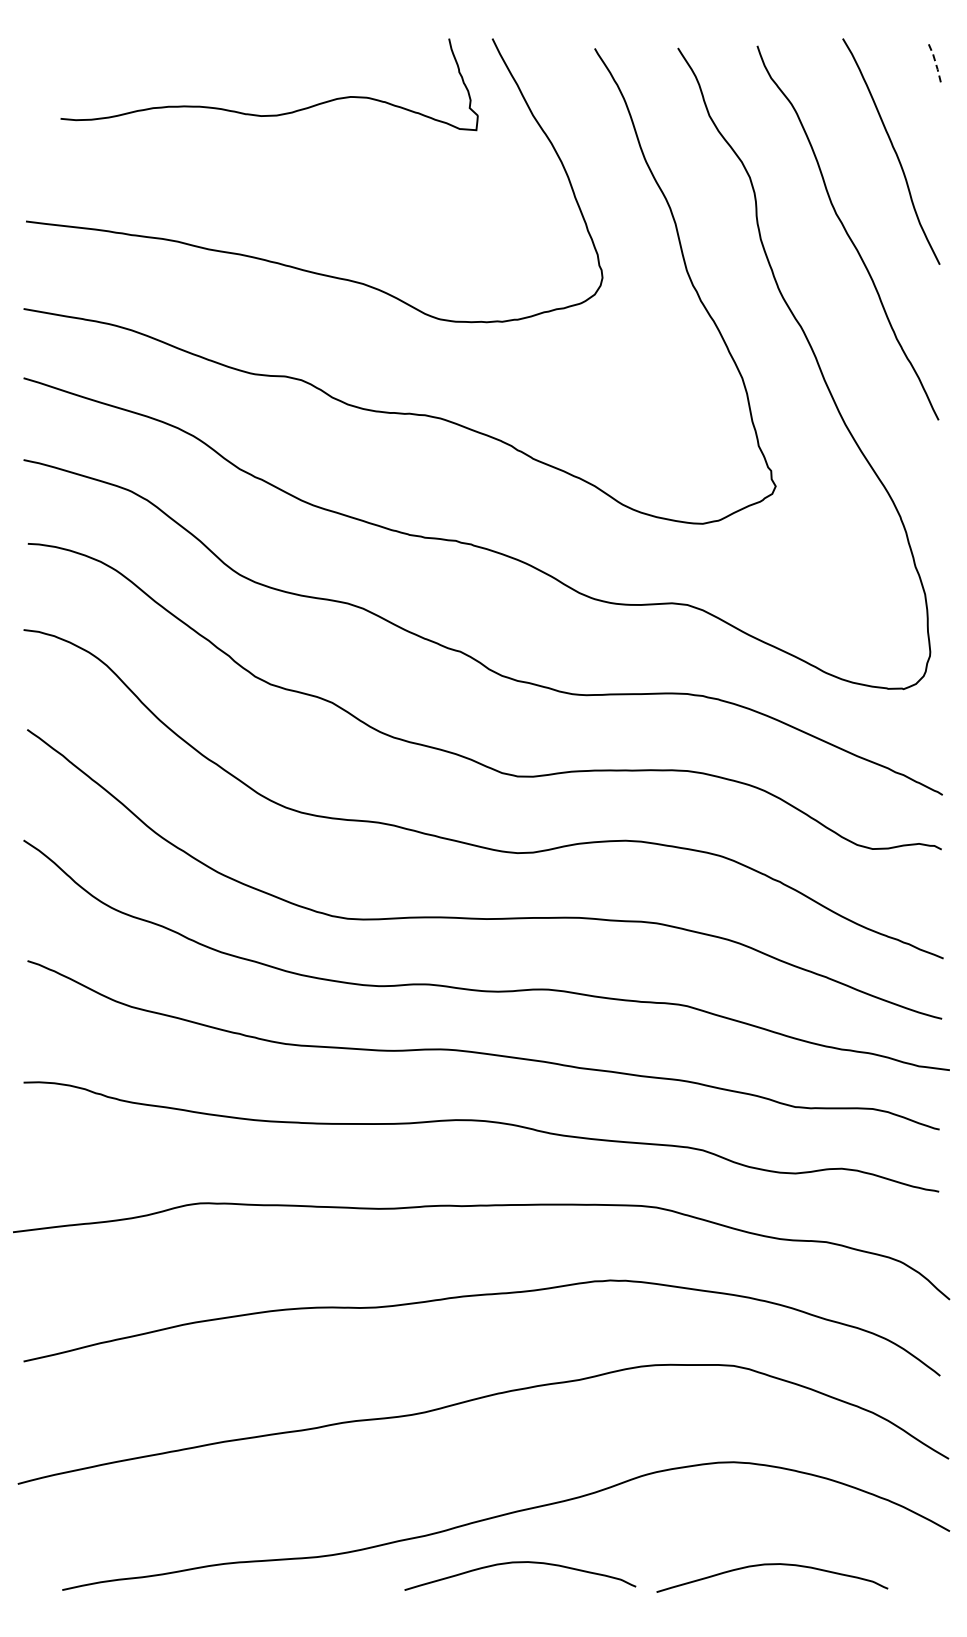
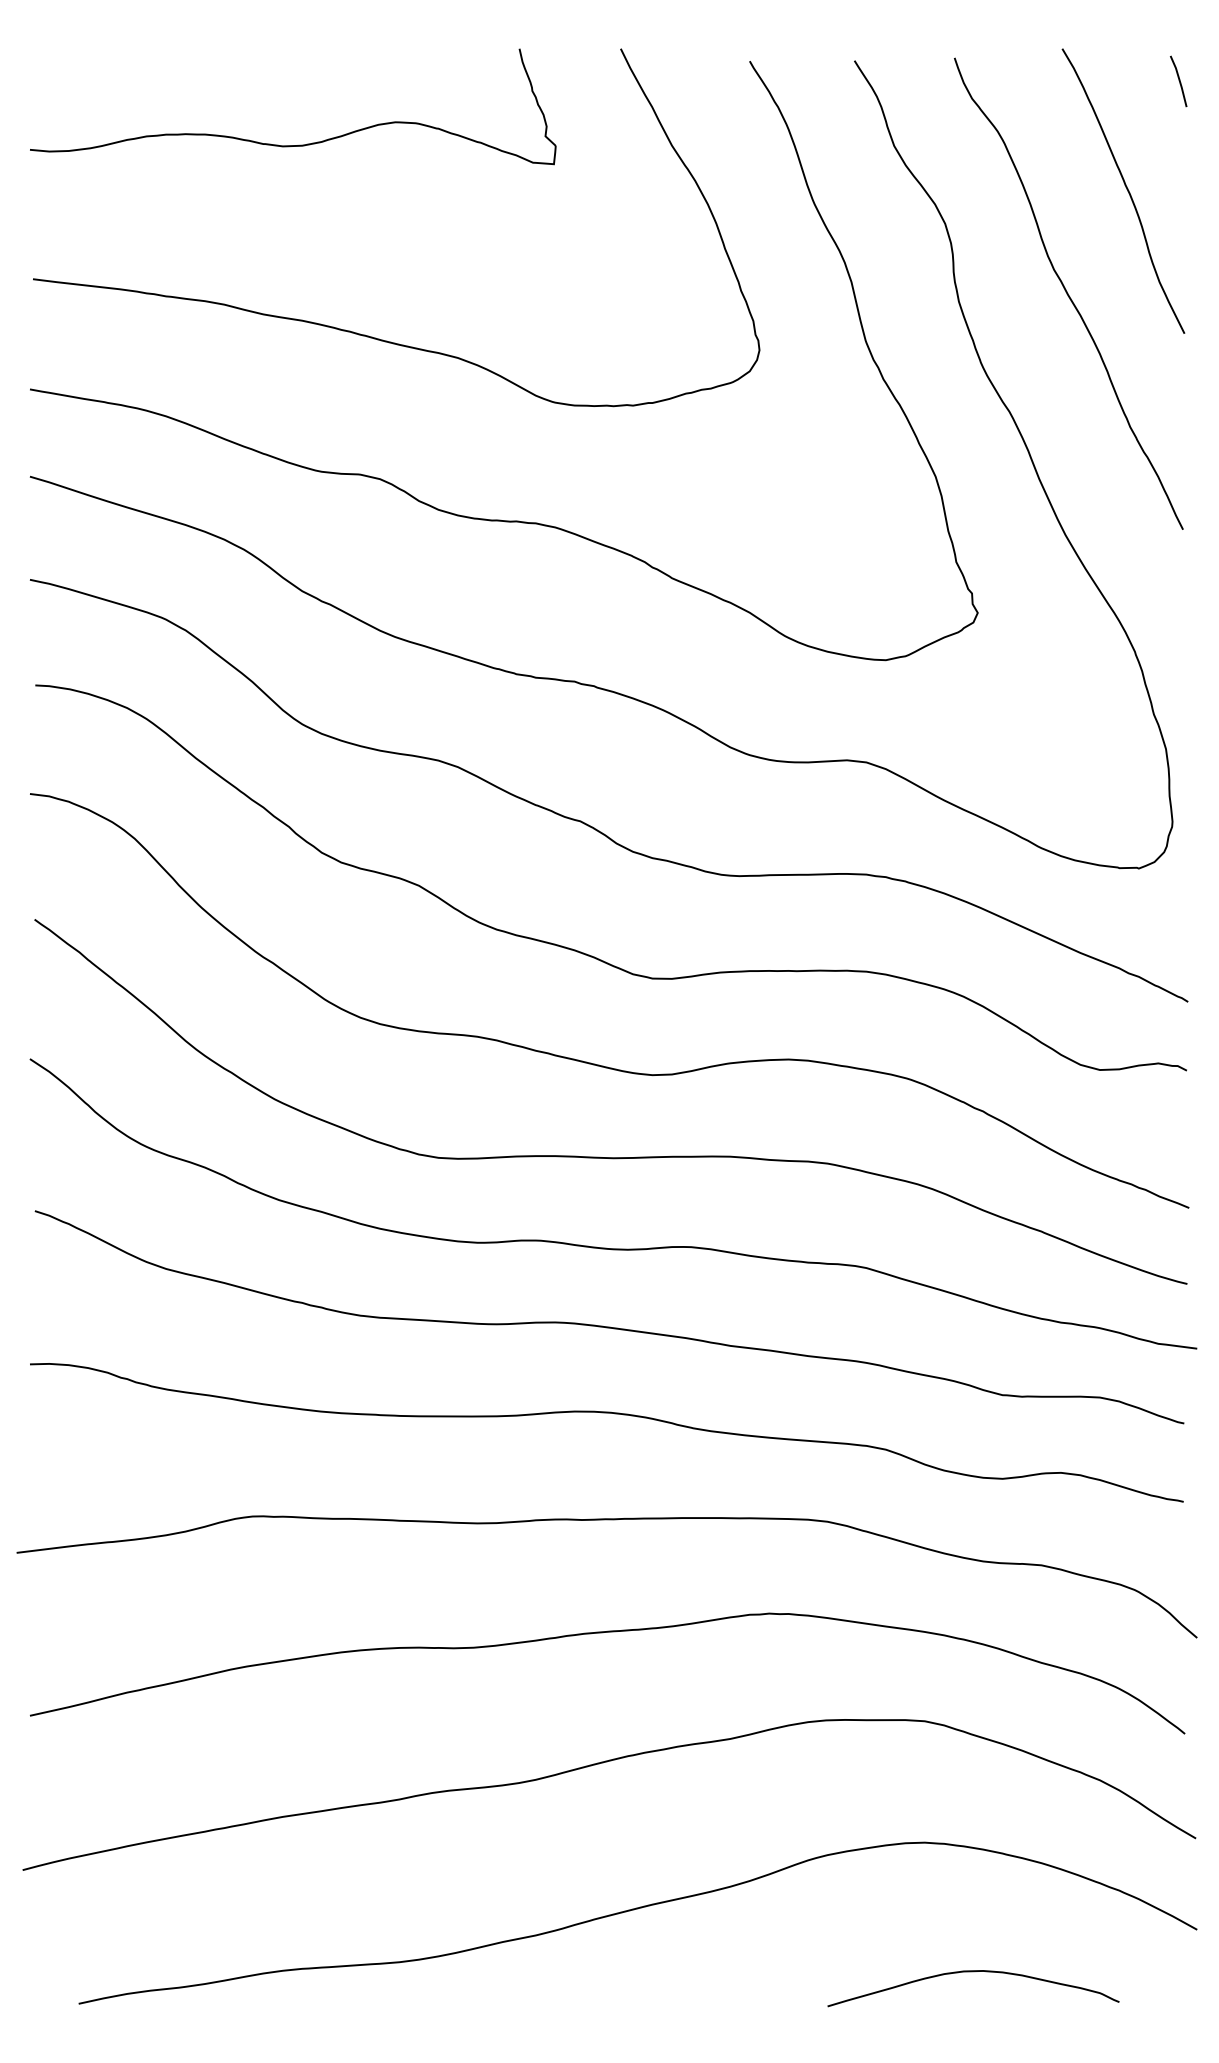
line: (936, 64) -> (1180, 81), dashed -> solid
curve: (269, 114) -> (293, 144), moved
curve: (520, 1563) -> (656, 1970), removed

